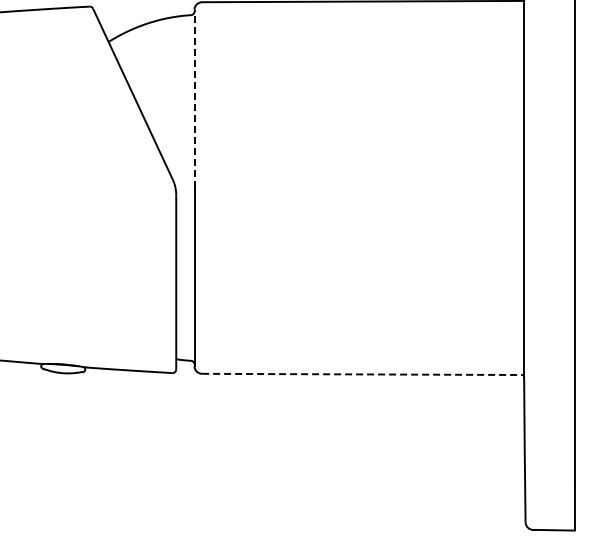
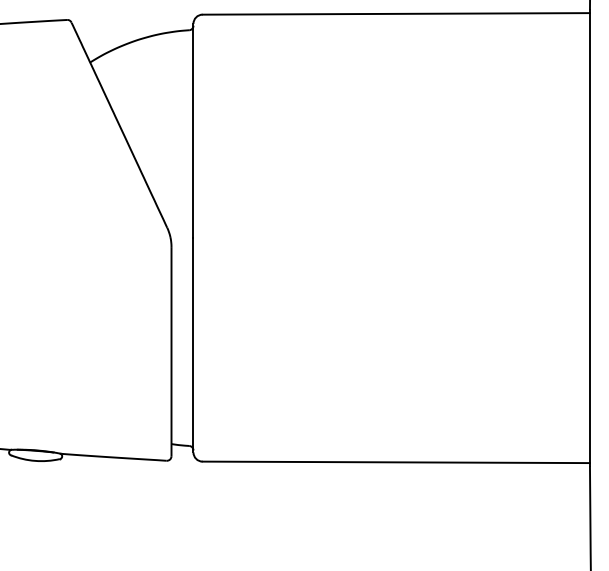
line: (194, 98) -> (193, 130), dashed -> solid
line: (363, 374) -> (396, 462), dashed -> solid

